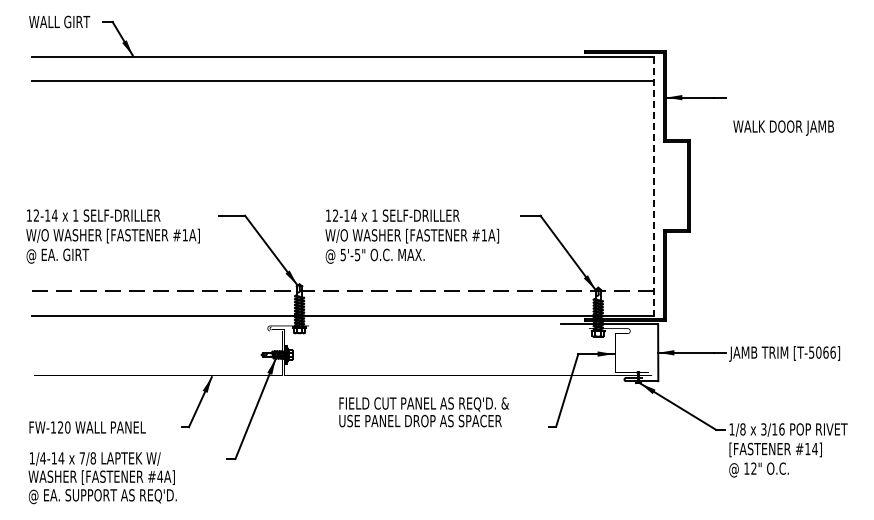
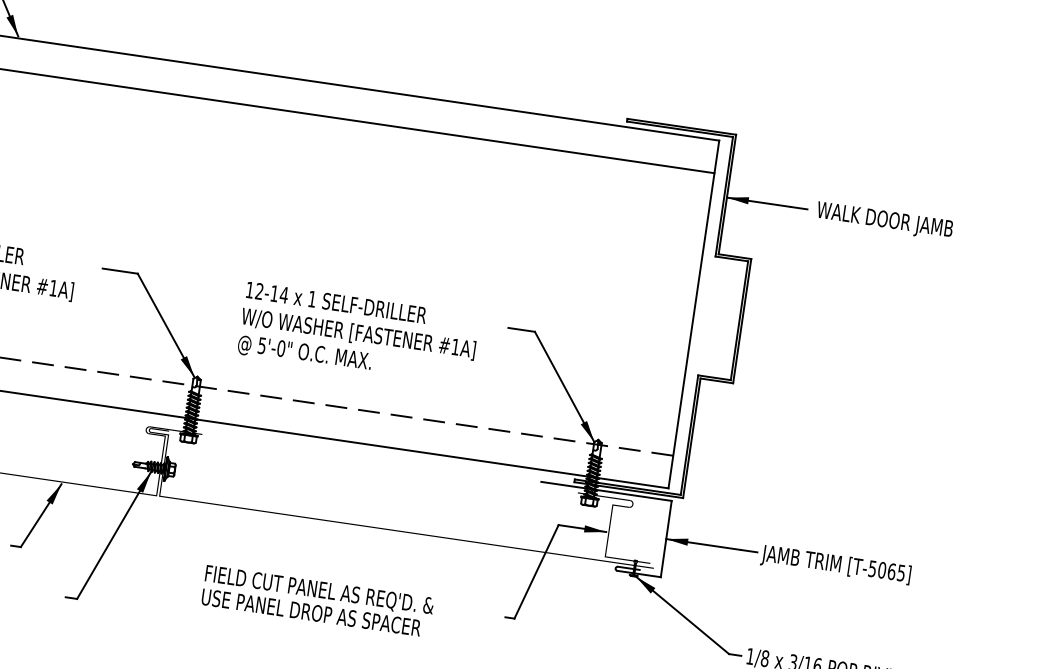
text: (783, 127) -> (884, 220), moved
line: (654, 186) -> (693, 314), dashed -> solid
text: (357, 254) -> (281, 347), 5'-5" -> 5'-0"
text: (832, 352) -> (900, 572), [T-5066] -> [T-5065]
text: (423, 412) -> (317, 601), moved

